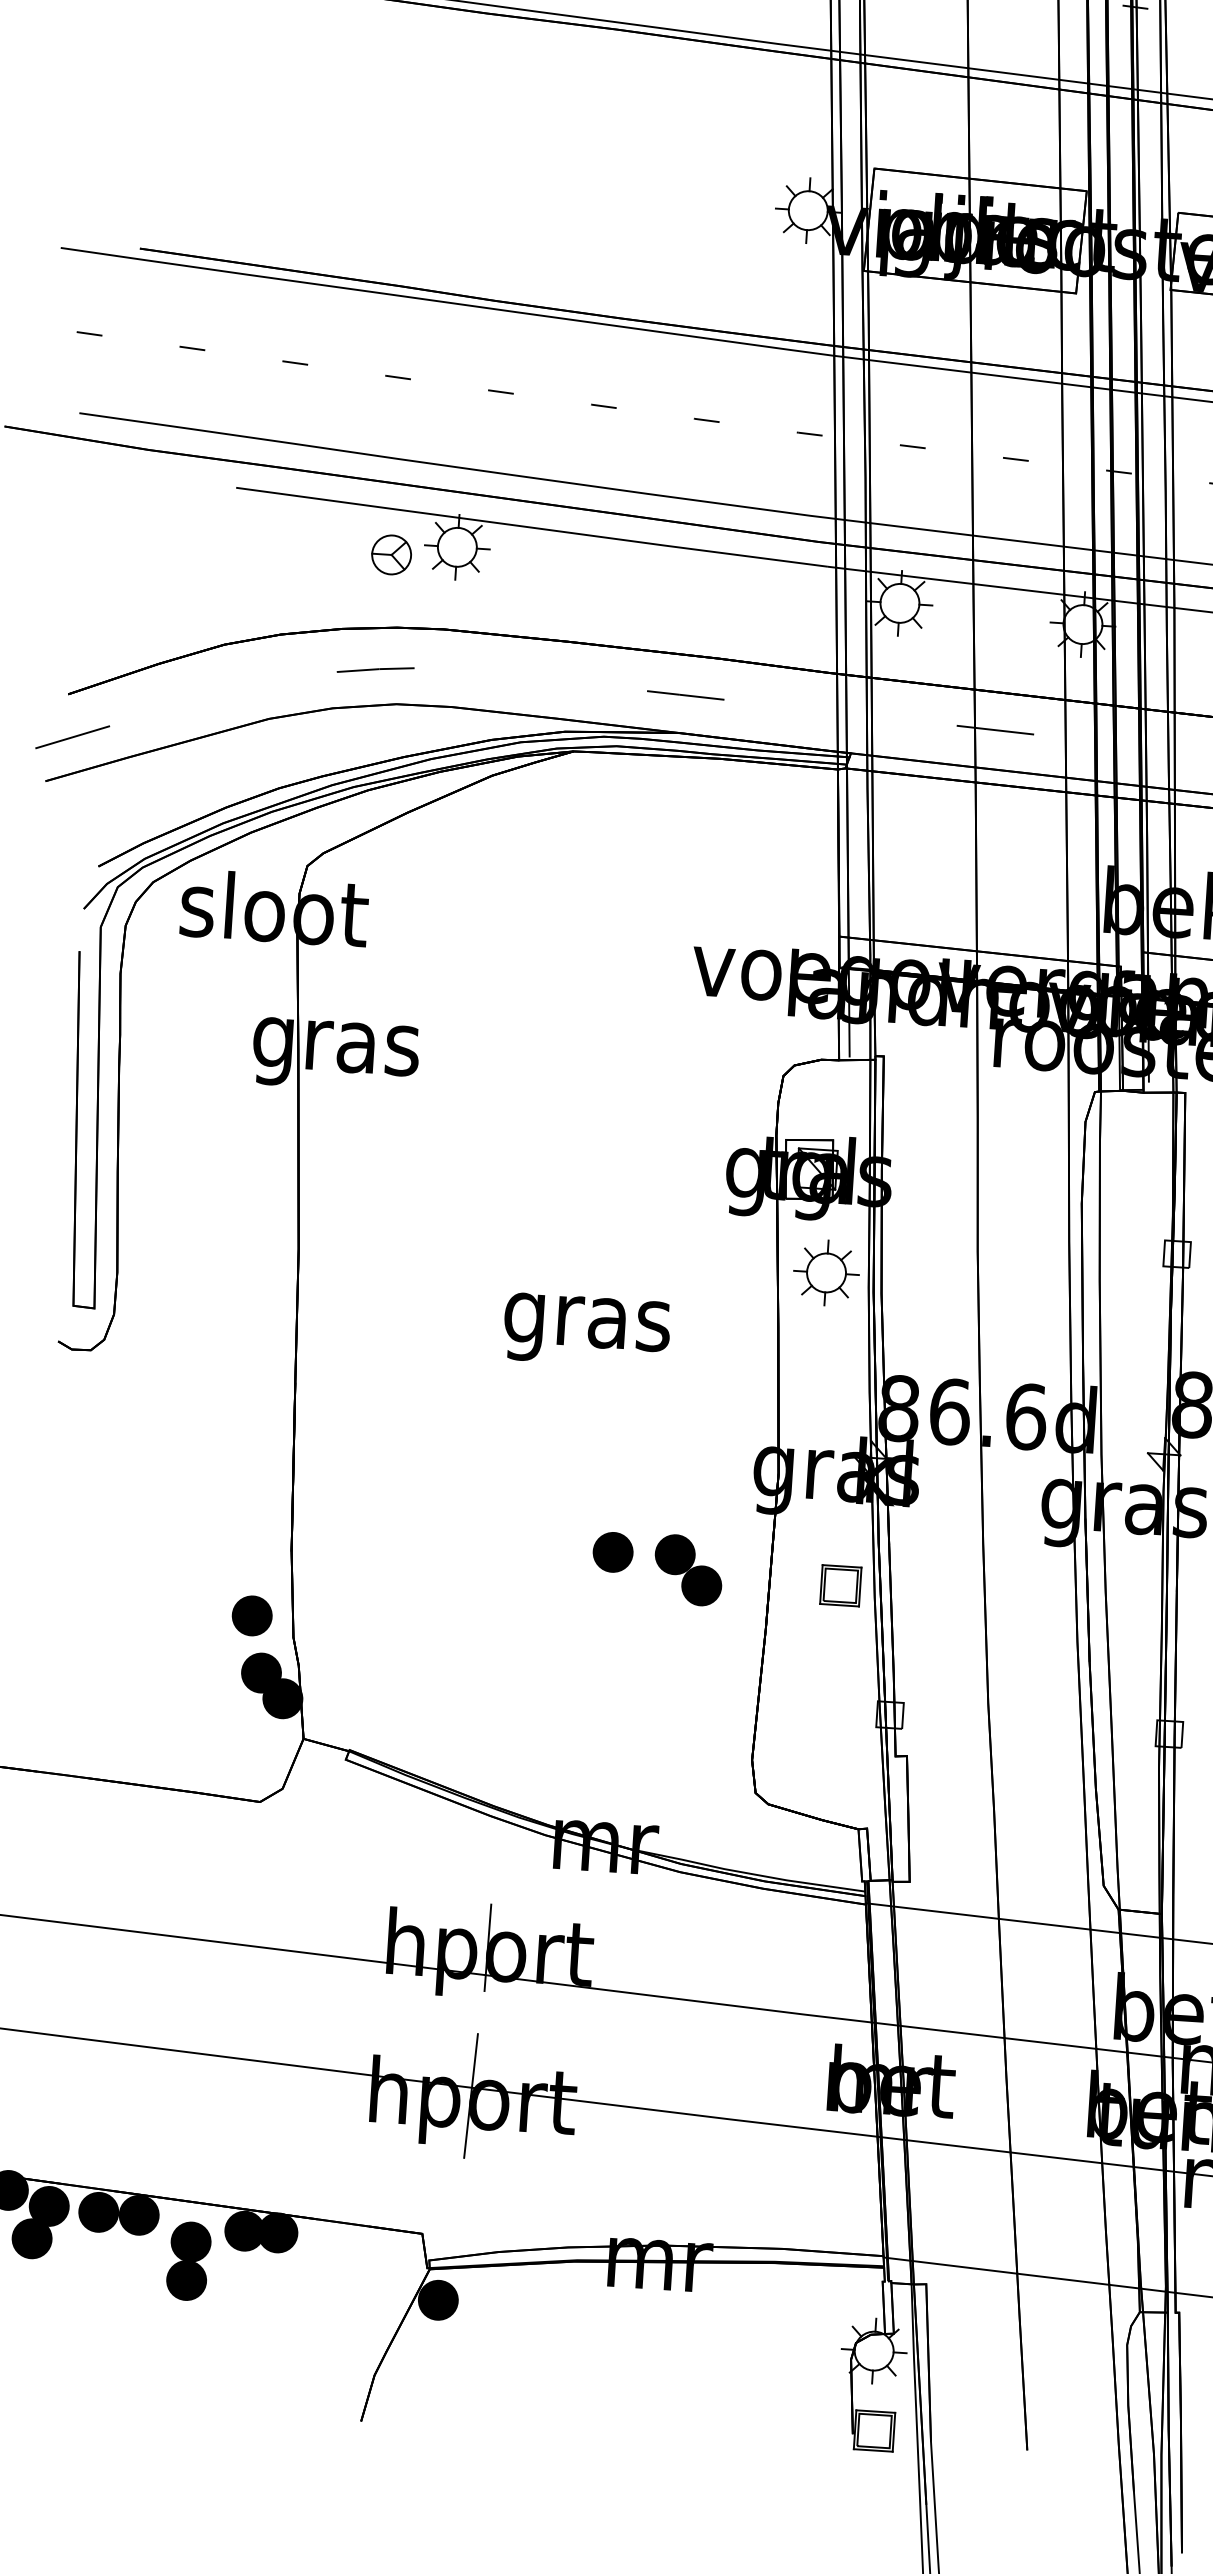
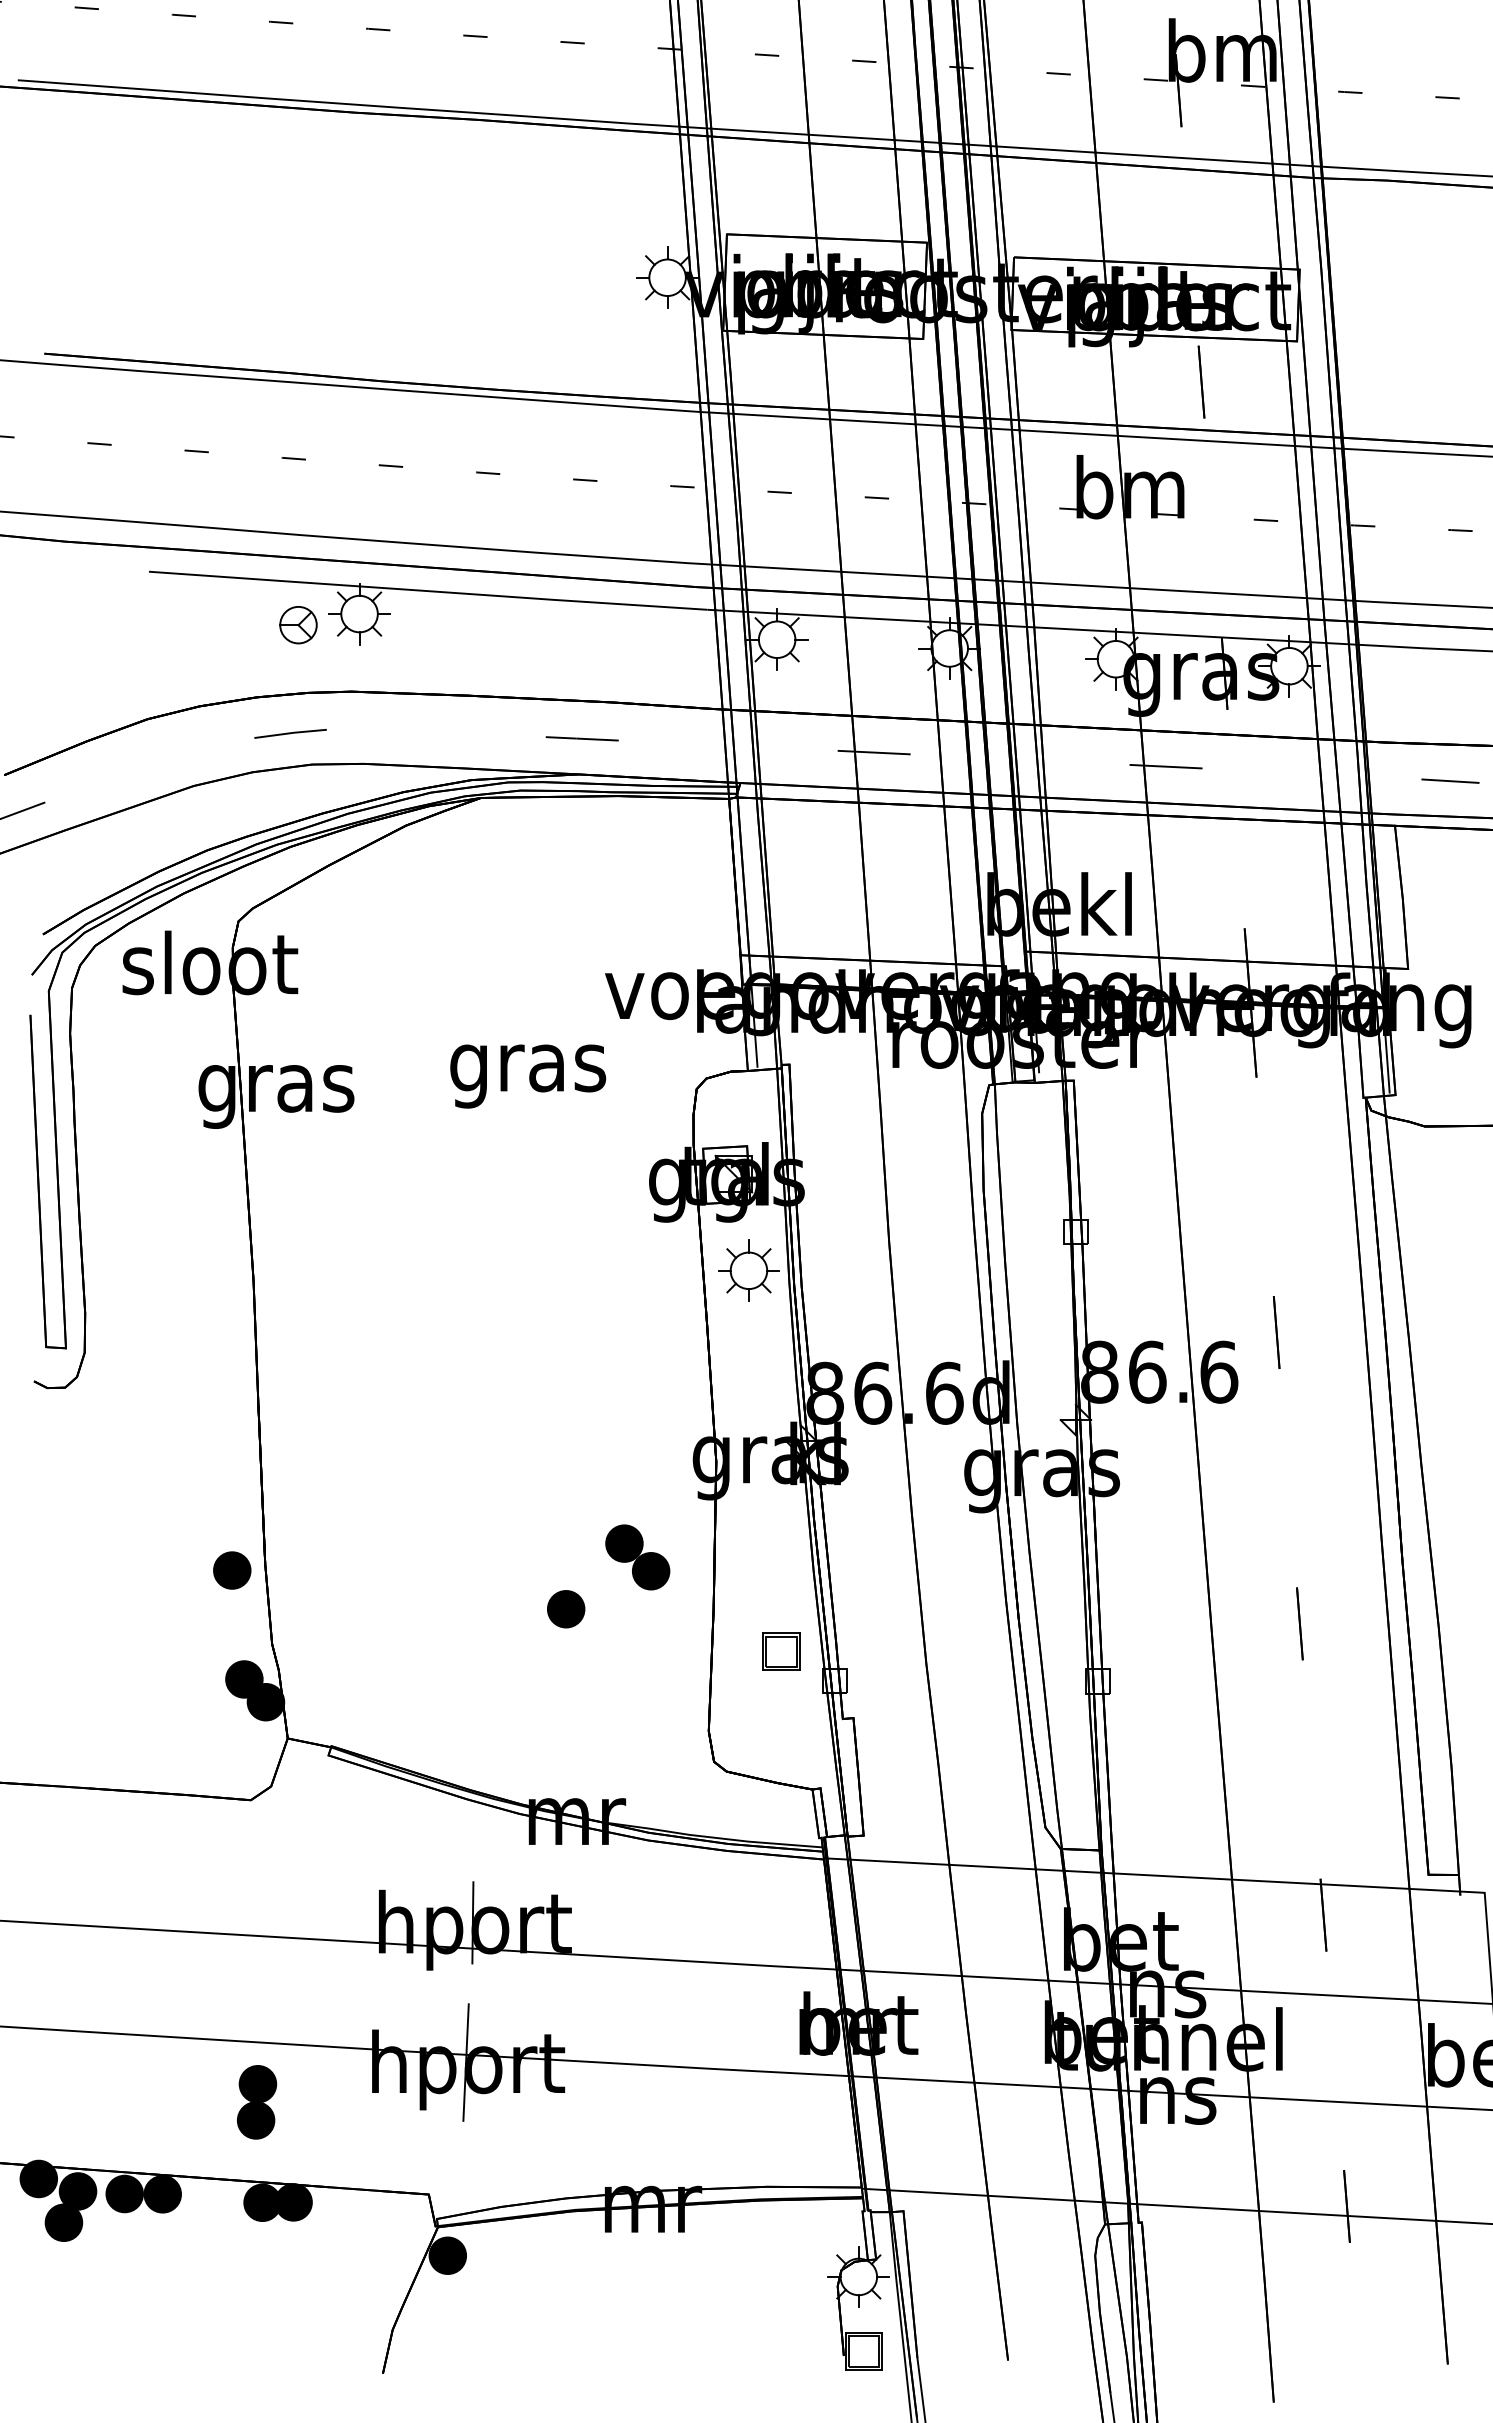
text: (587, 1330) -> (528, 1076), moved
part: (613, 1552) -> (566, 1609), moved
part: (841, 1585) -> (781, 1651), moved
part: (252, 1615) -> (232, 1570), moved
part: (189, 2261) -> (257, 2102), moved

